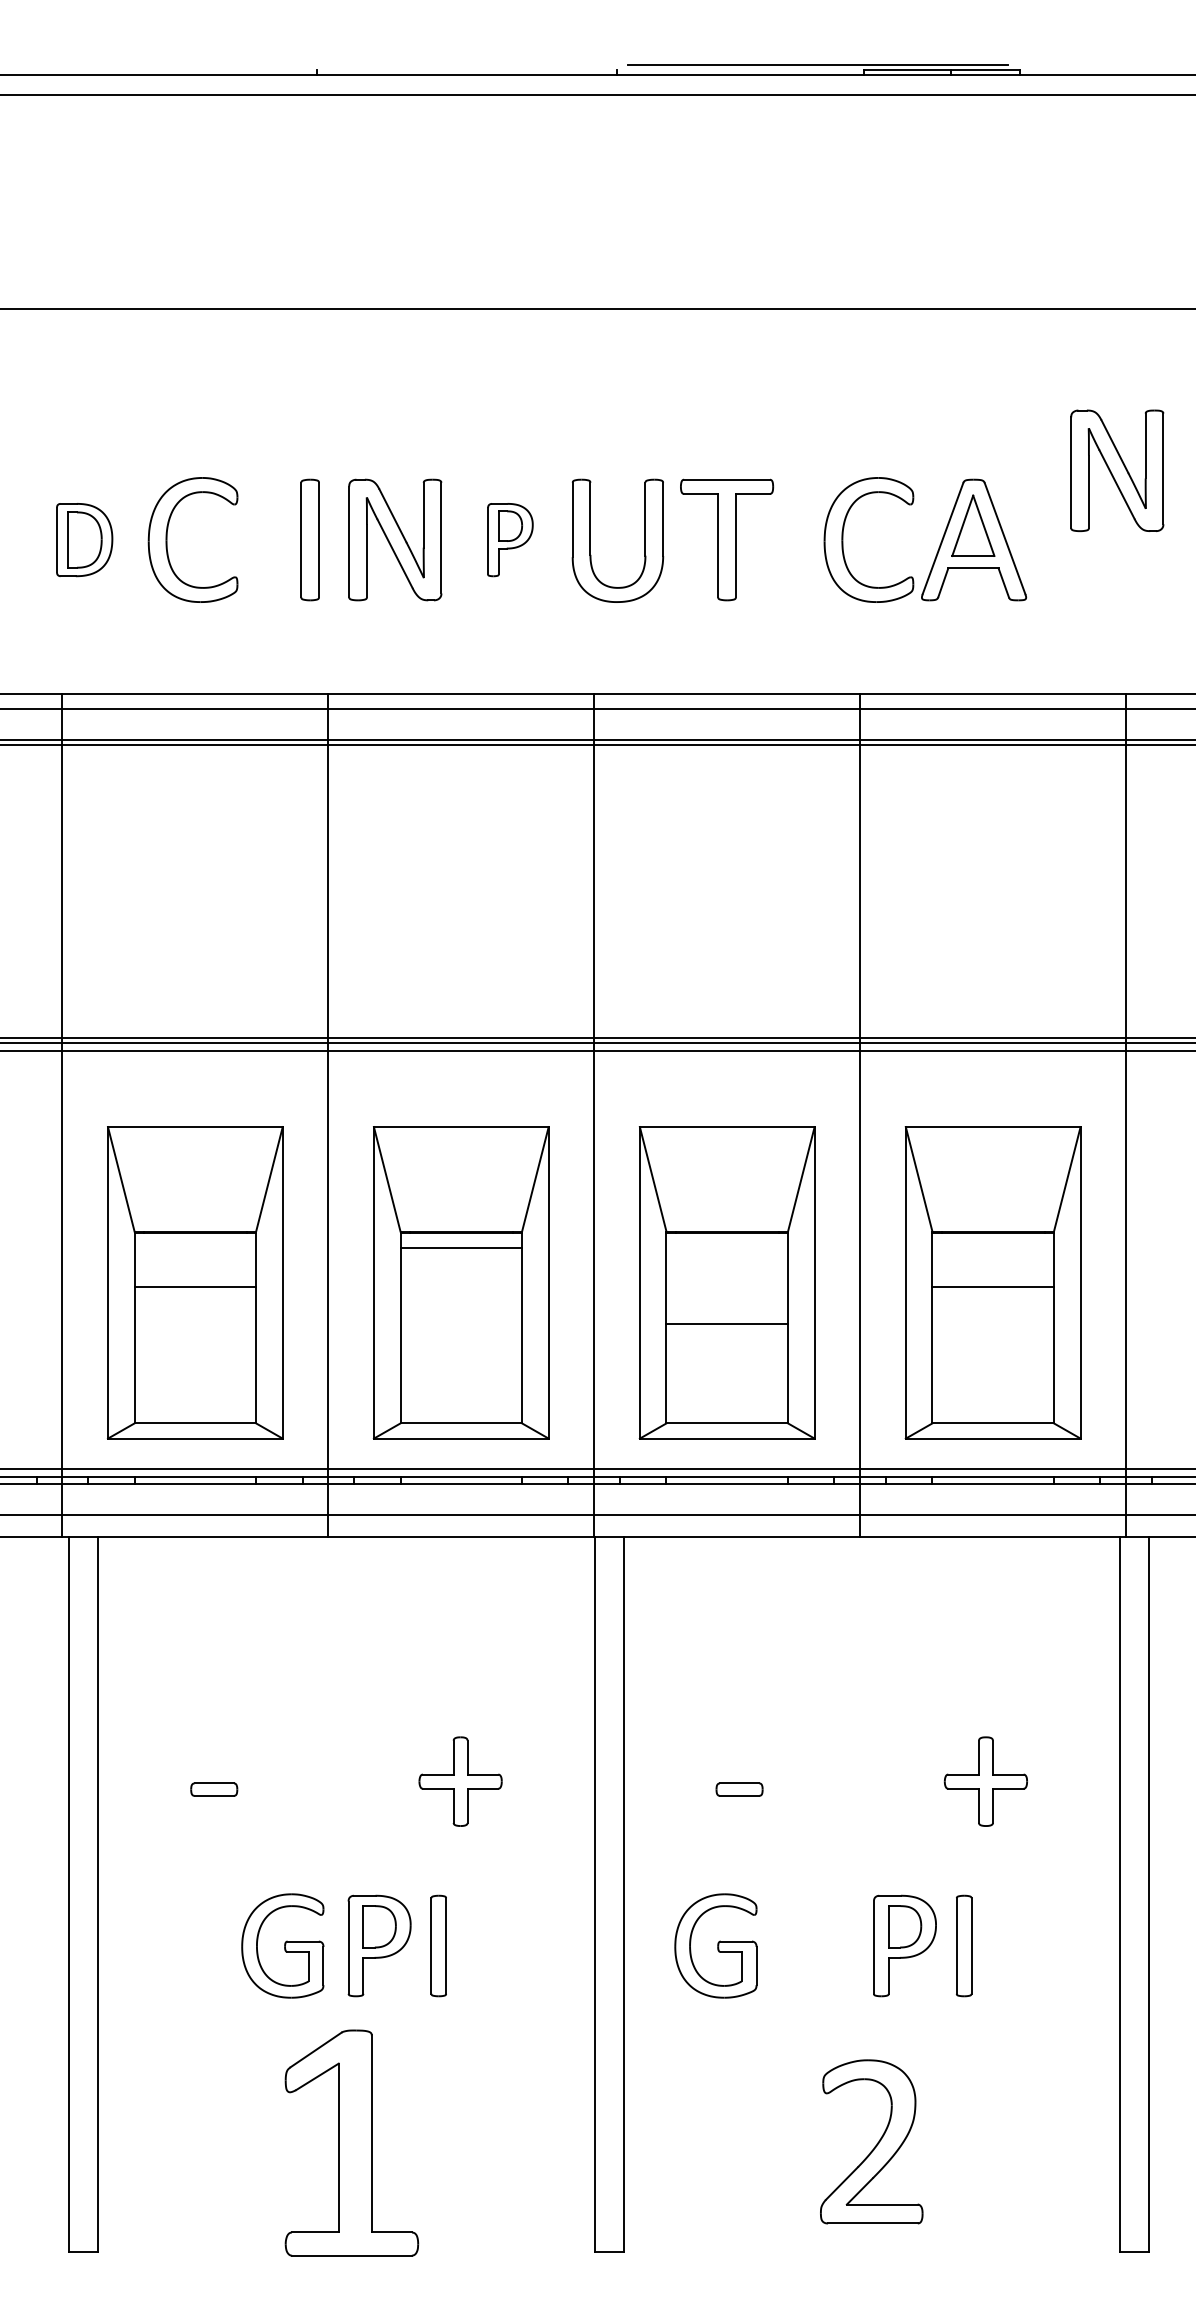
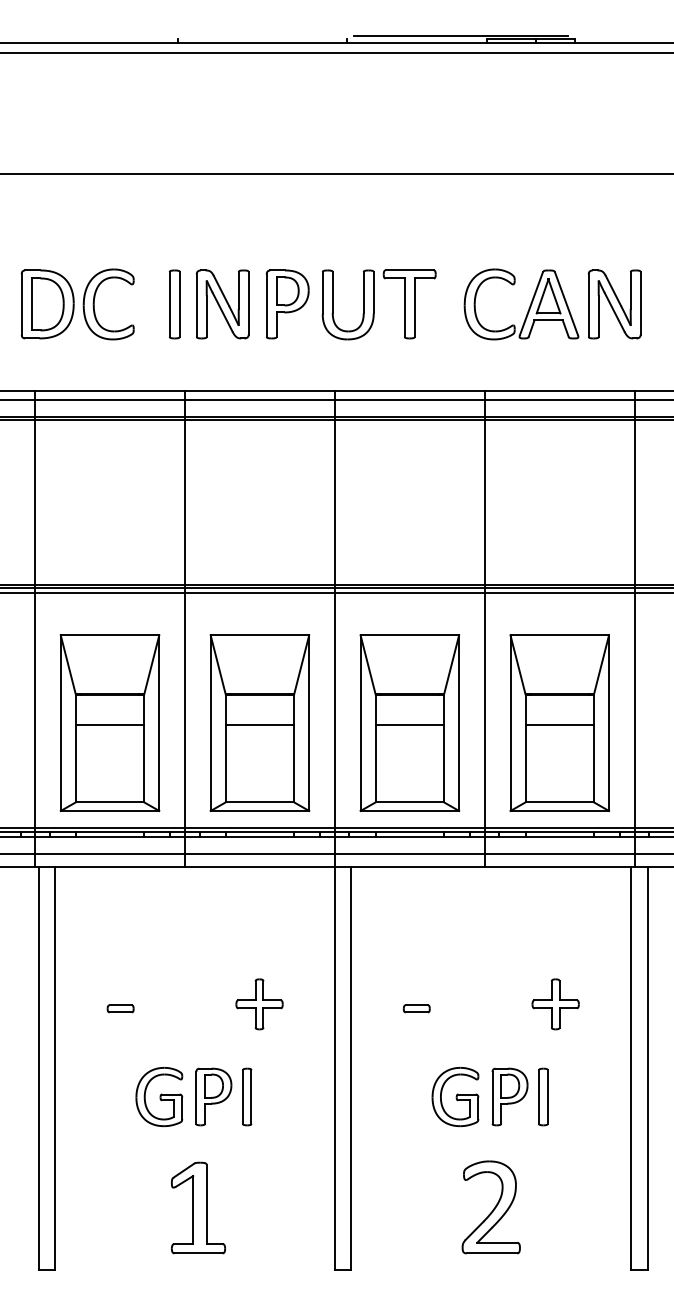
part: (1116, 470) -> (614, 304), moved
part: (84, 540) -> (47, 304), size x1.67
part: (510, 540) -> (287, 304), size x1.67
line: (460, 1247) -> (259, 725), moved
line: (726, 1324) -> (409, 725), moved
part: (715, 1946) -> (455, 1097), moved
part: (352, 2142) -> (198, 1207), size x0.71

